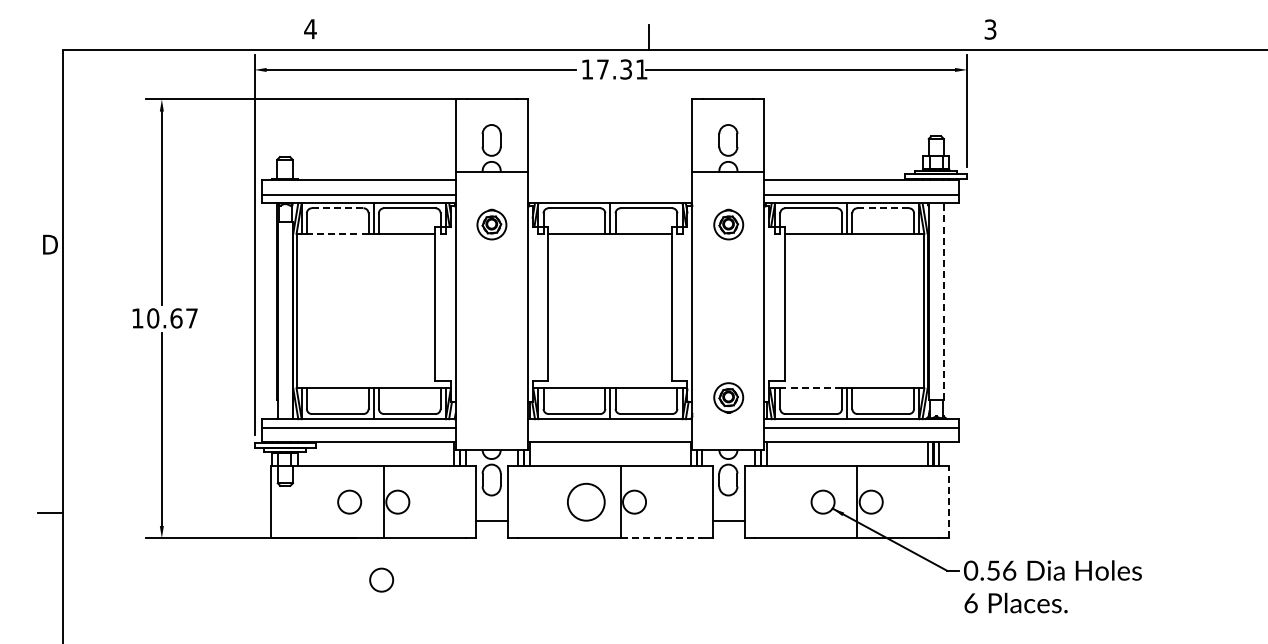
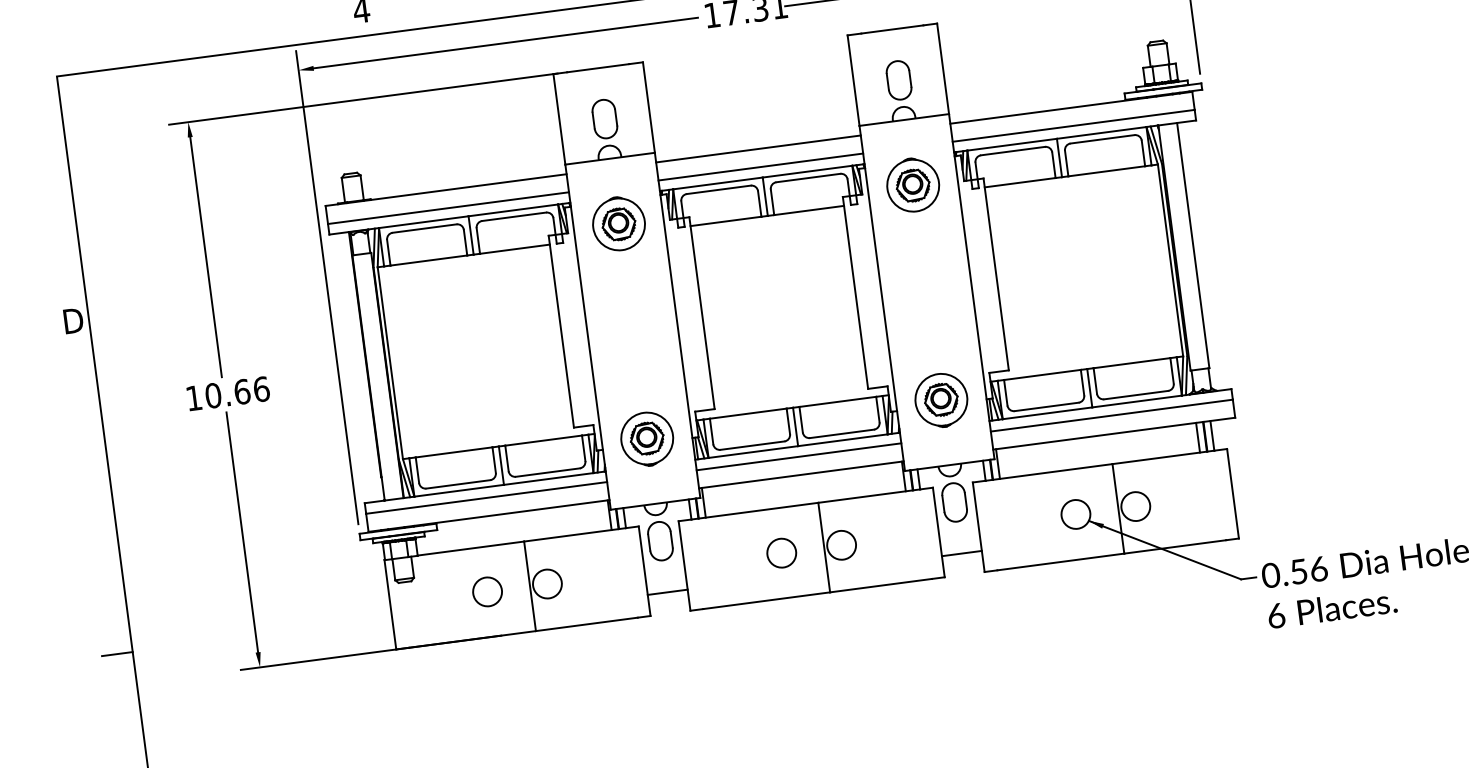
line: (609, 180) -> (757, 149), added
line: (609, 194) -> (760, 167), added
line: (337, 208) -> (424, 228), dashed -> solid
line: (883, 208) -> (1102, 139), dashed -> solid
part: (491, 224) -> (618, 223), size x1.43
part: (728, 224) -> (912, 184), size x1.43
line: (337, 233) -> (428, 260), dashed -> solid
line: (943, 301) -> (1192, 245), dashed -> solid
text: (192, 318) -> (262, 389), 10.67 -> 10.66
line: (811, 388) -> (1042, 375), dashed -> solid
part: (491, 397) -> (646, 438), added
part: (728, 397) -> (941, 399), size x1.43
line: (609, 427) -> (798, 456), added
circle: (586, 501) -> (781, 552), size x0.62
line: (949, 501) -> (1232, 492), dashed -> solid
line: (661, 538) -> (881, 586), dashed -> solid
circle: (381, 579) -> (539, 682), removed

